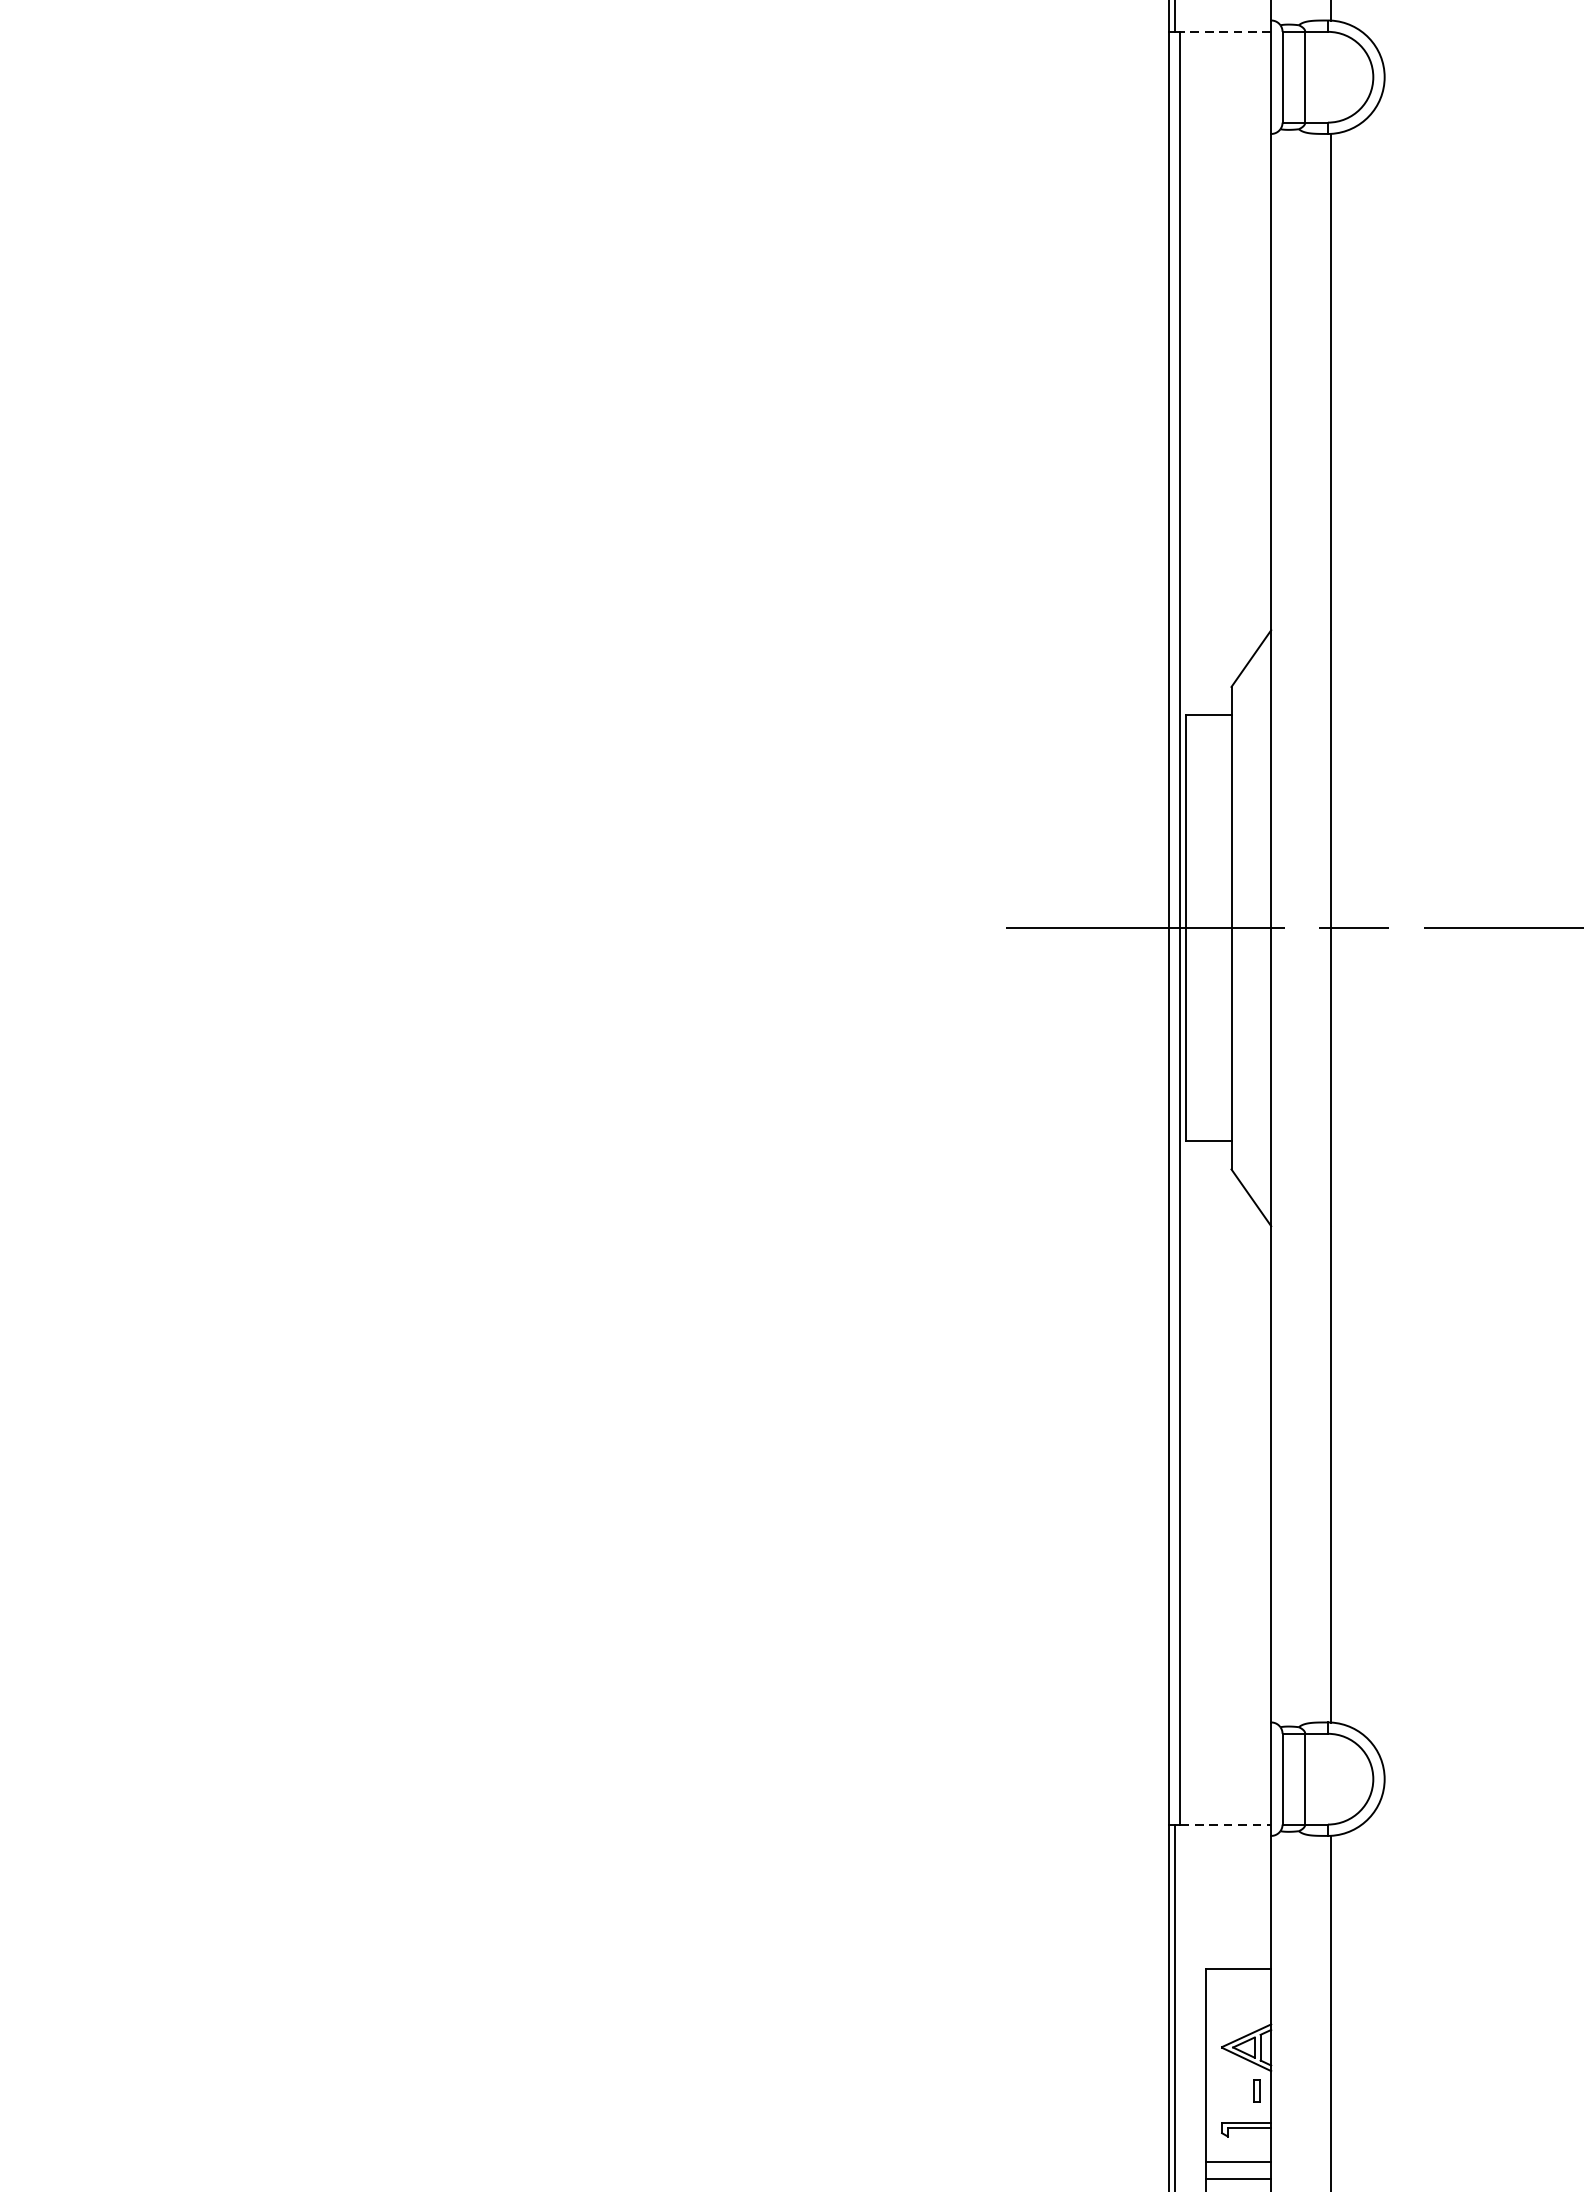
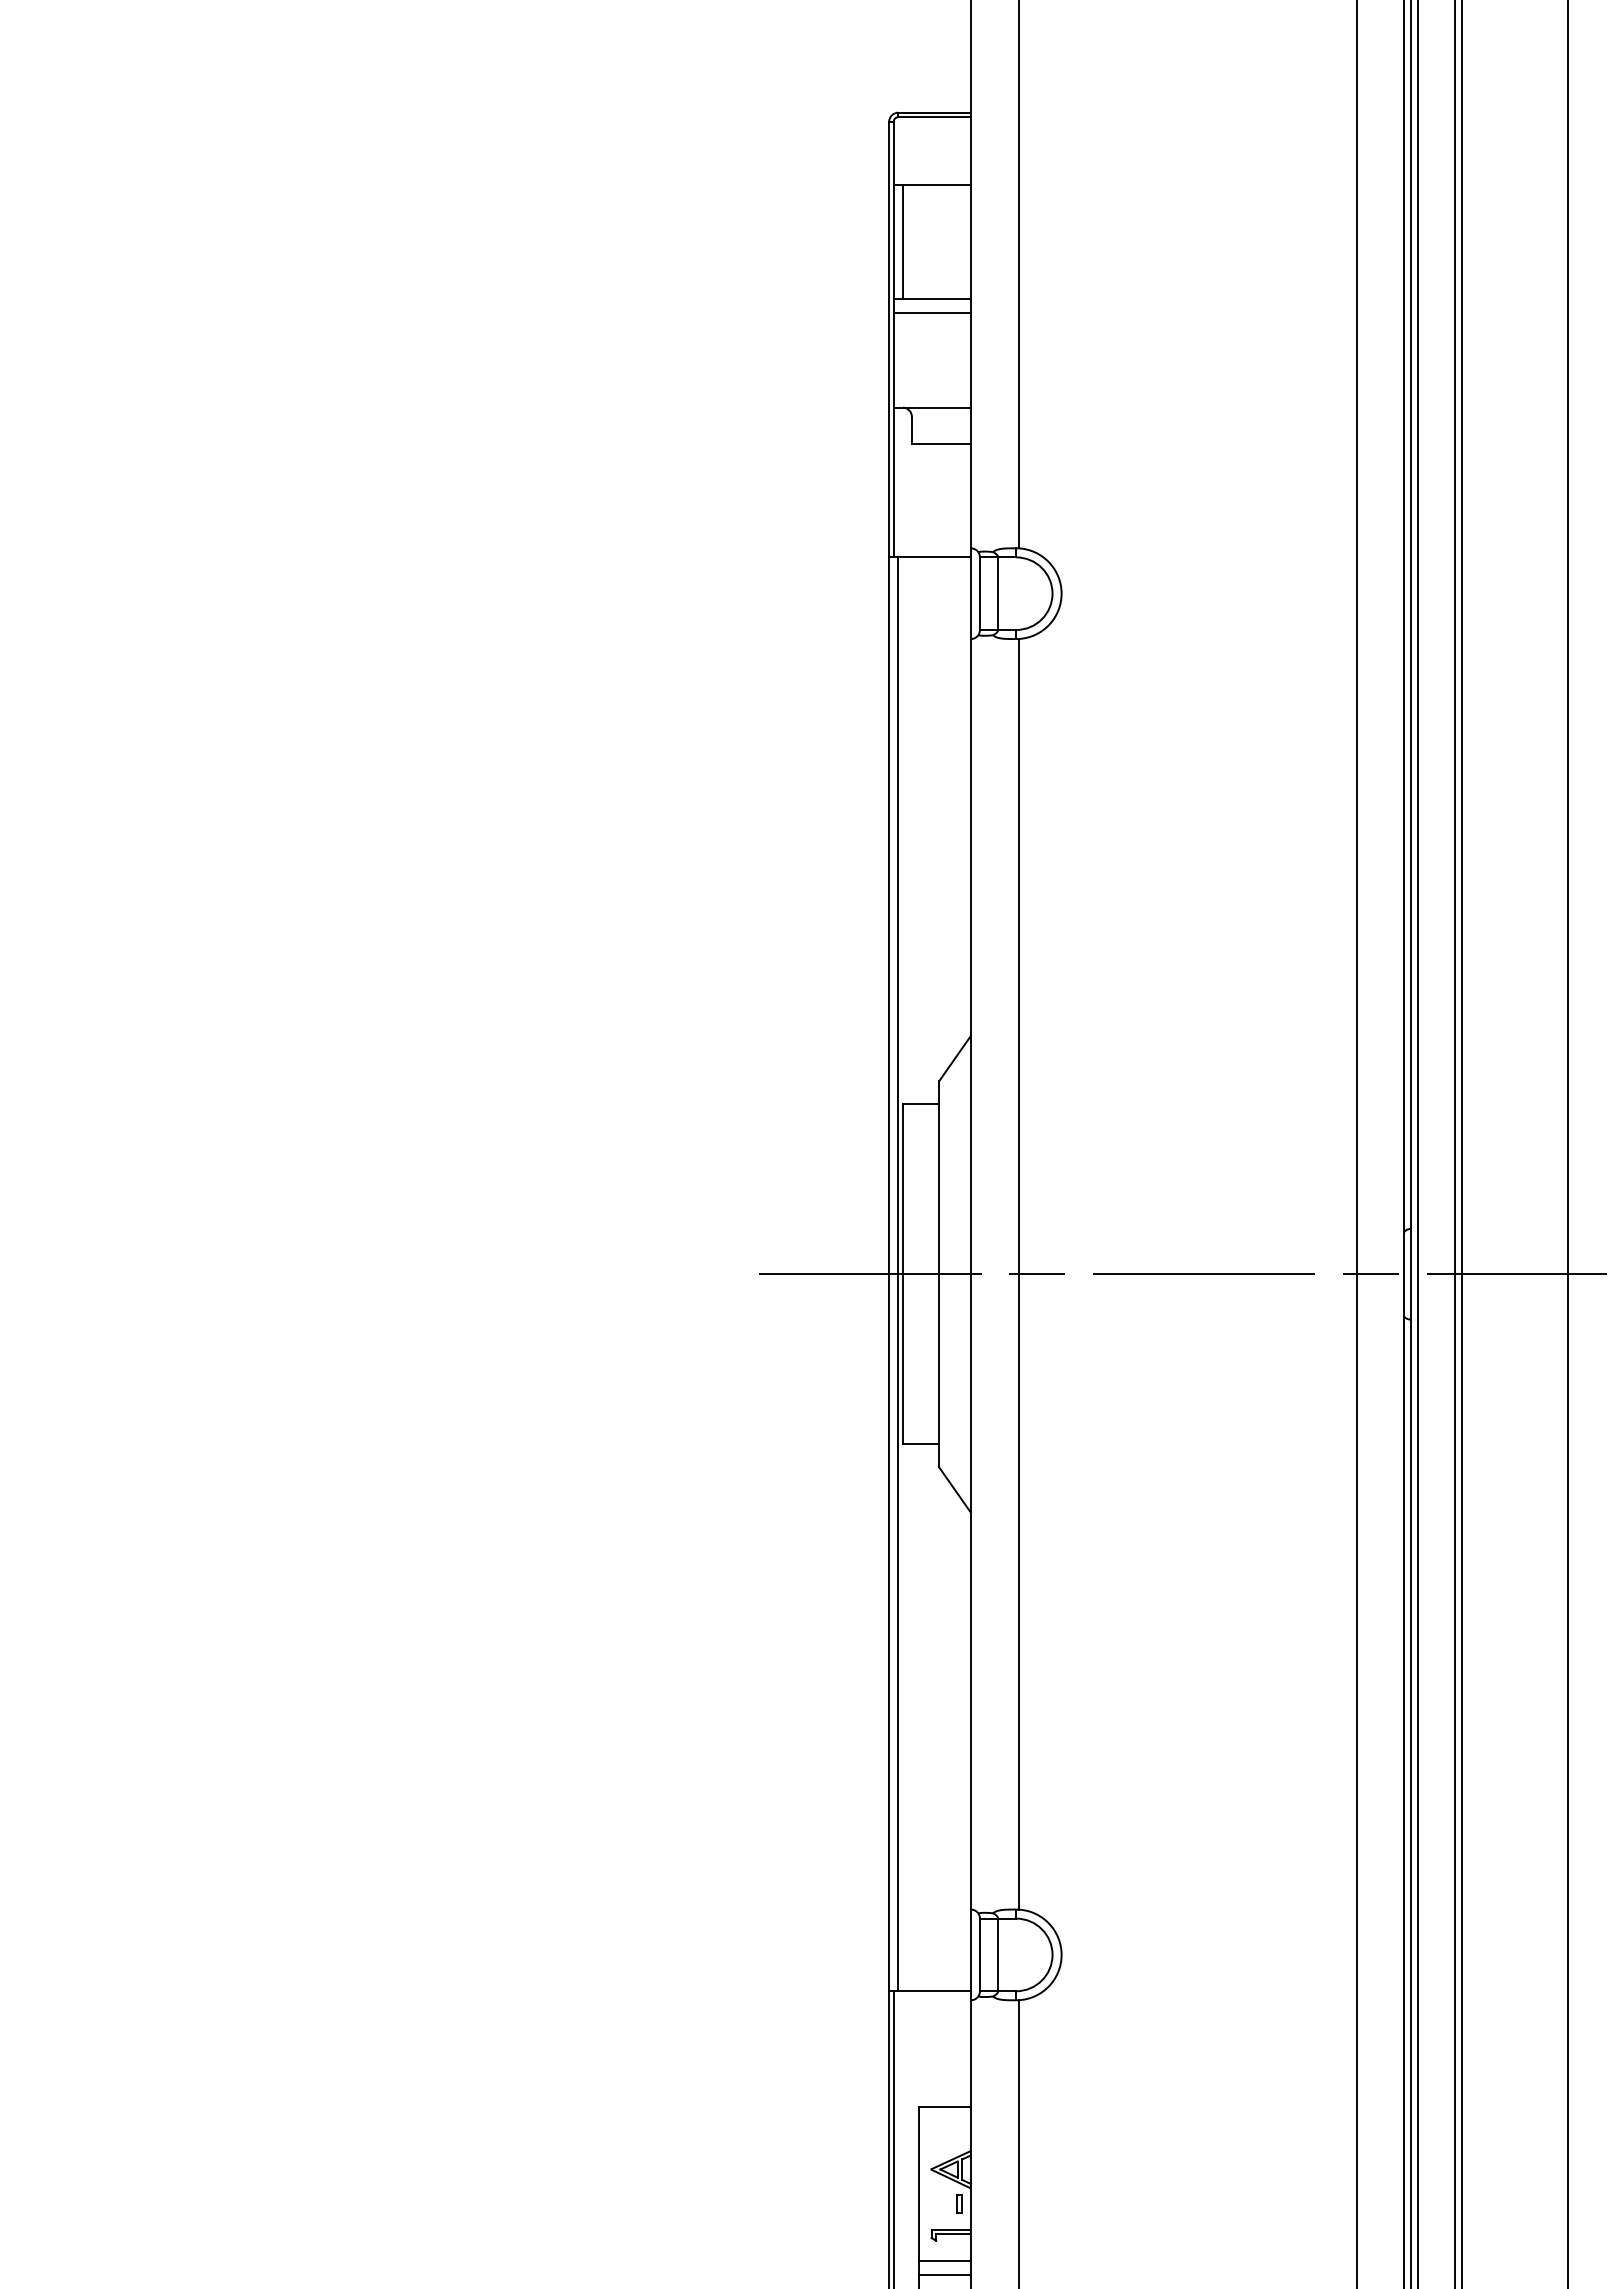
line: (1225, 31) -> (934, 557), dashed -> solid
line: (1226, 1824) -> (935, 1991), dashed -> solid

